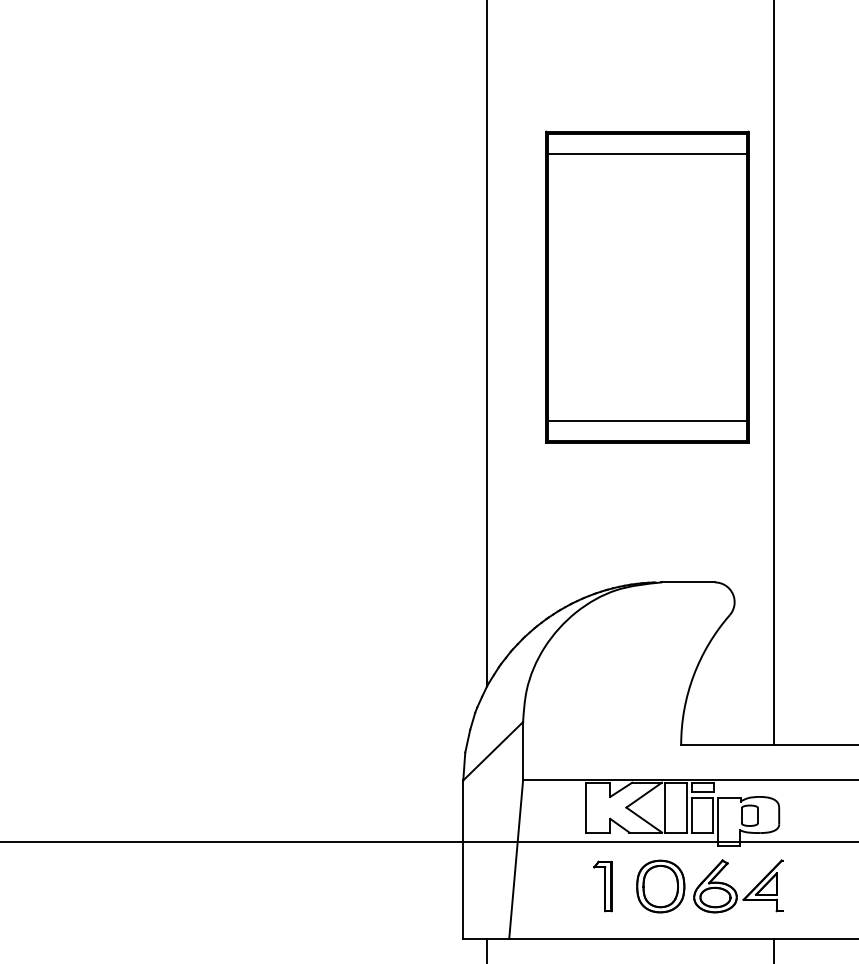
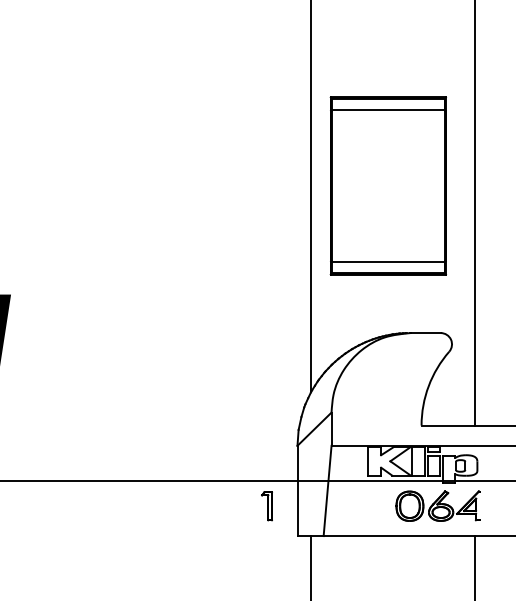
part: (645, 286) -> (387, 185), moved
part: (602, 886) -> (266, 506), moved

